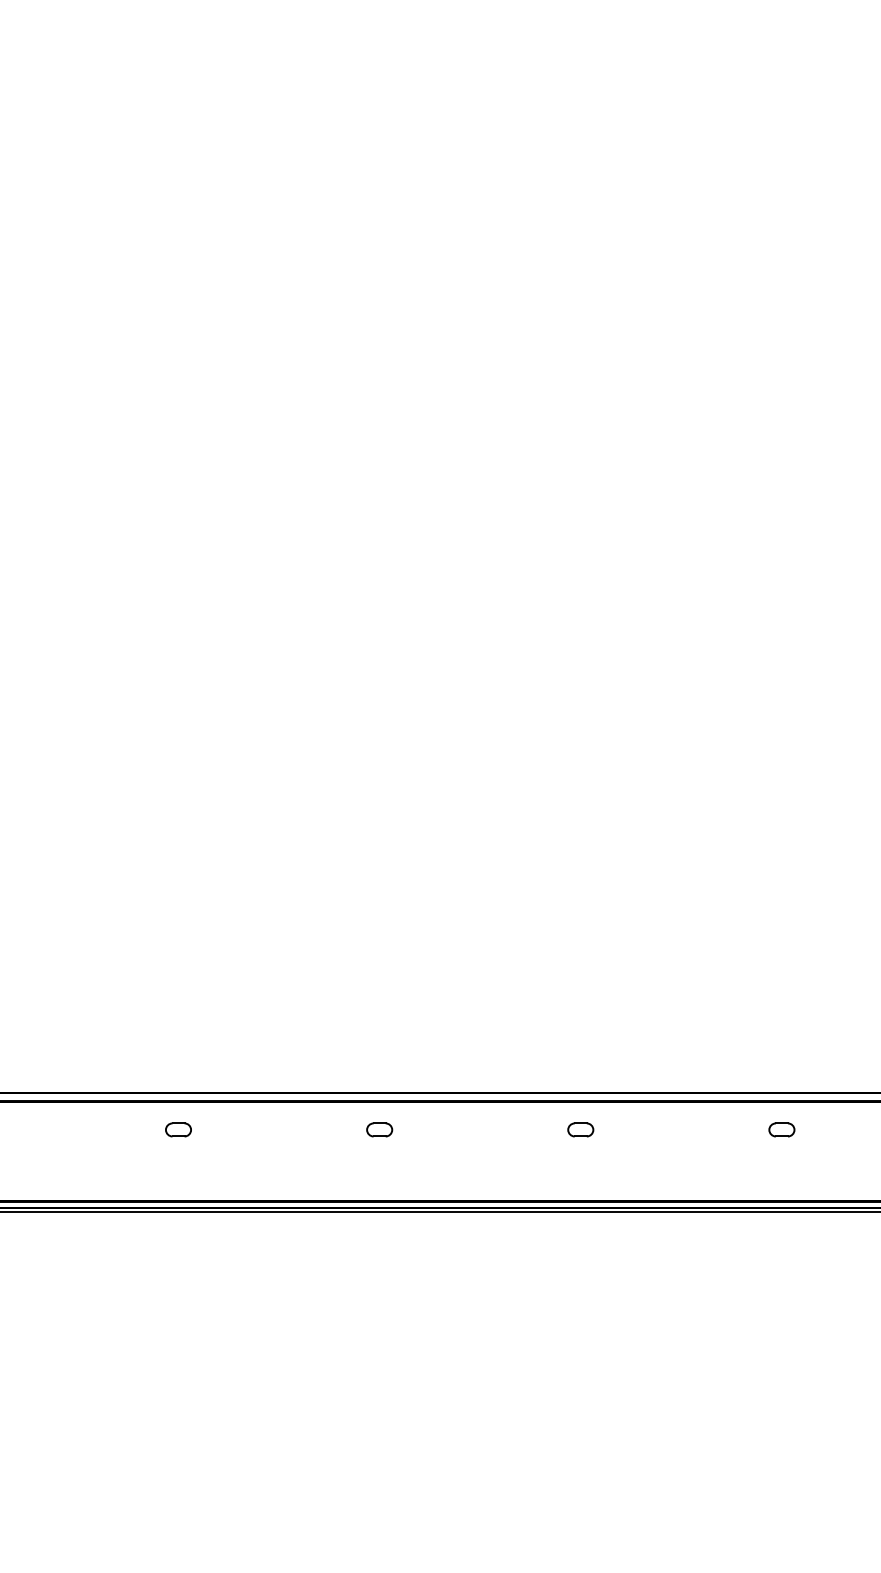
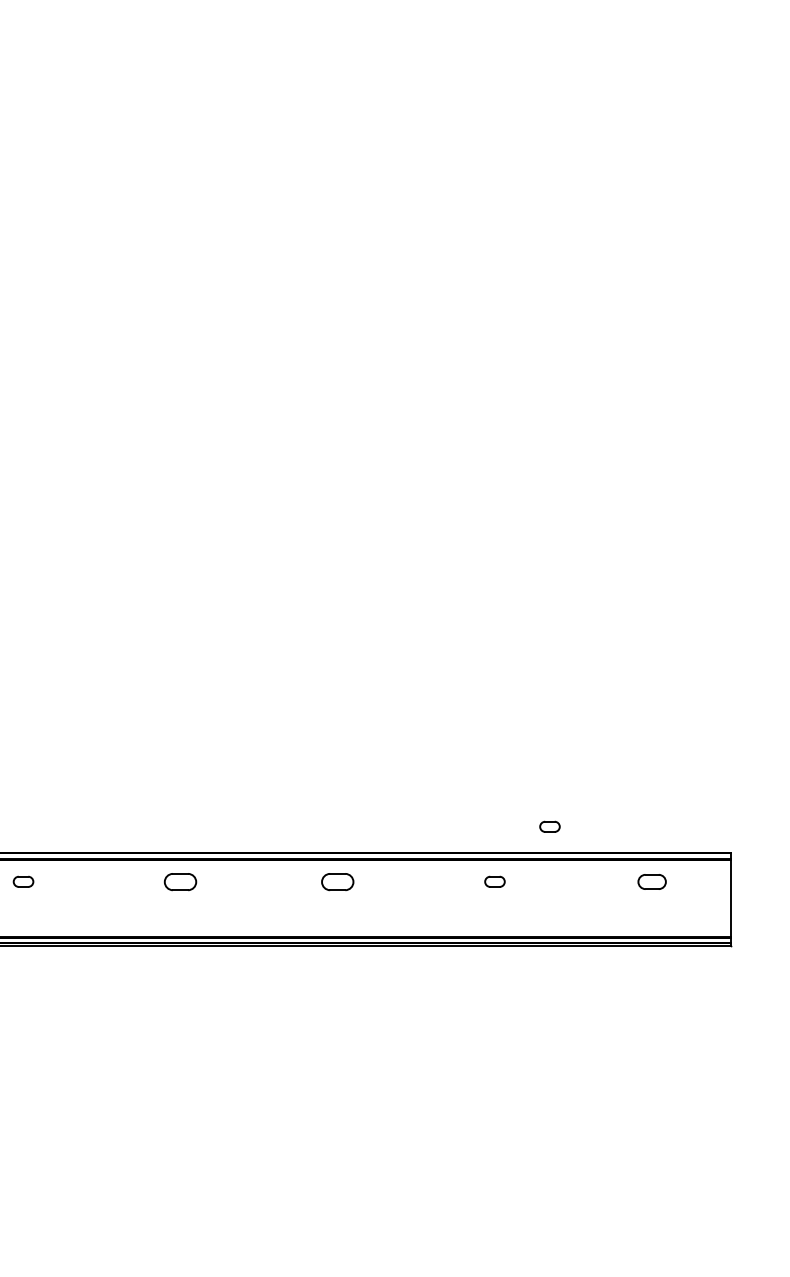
part: (650, 1059) -> (549, 826), added
part: (178, 1129) -> (180, 881), size x1.6
part: (379, 1129) -> (337, 881), size x1.6
part: (781, 1129) -> (651, 881), size x1.4

